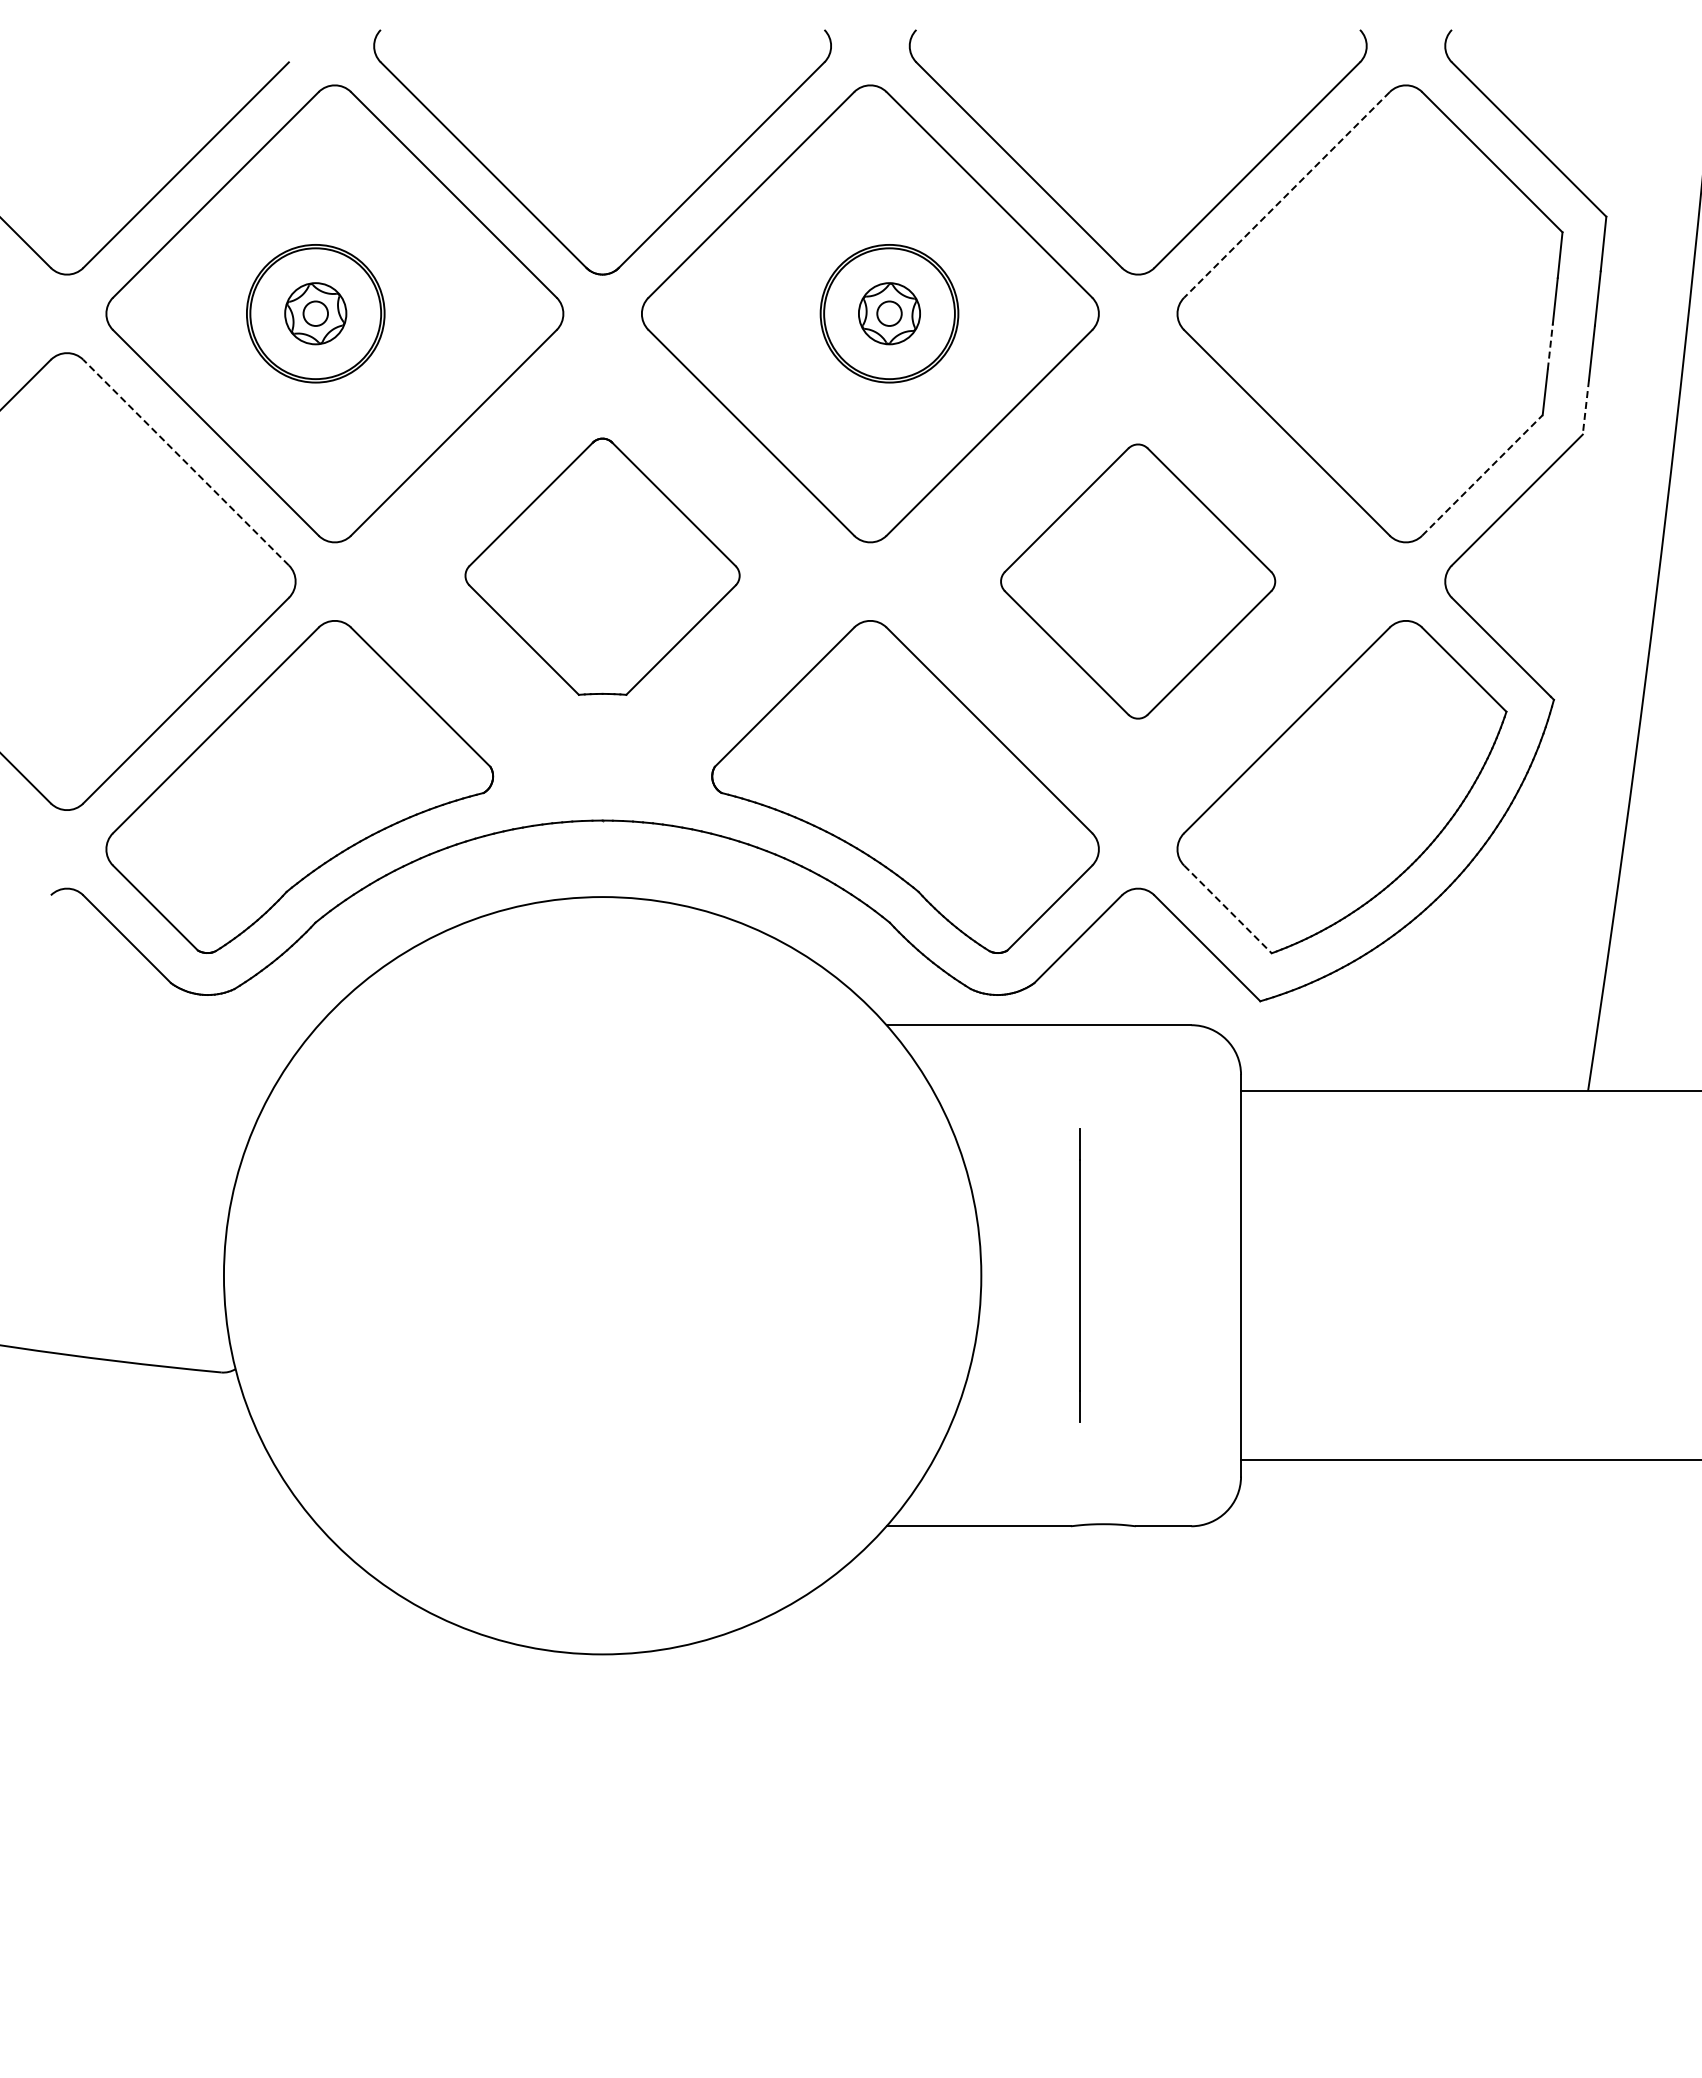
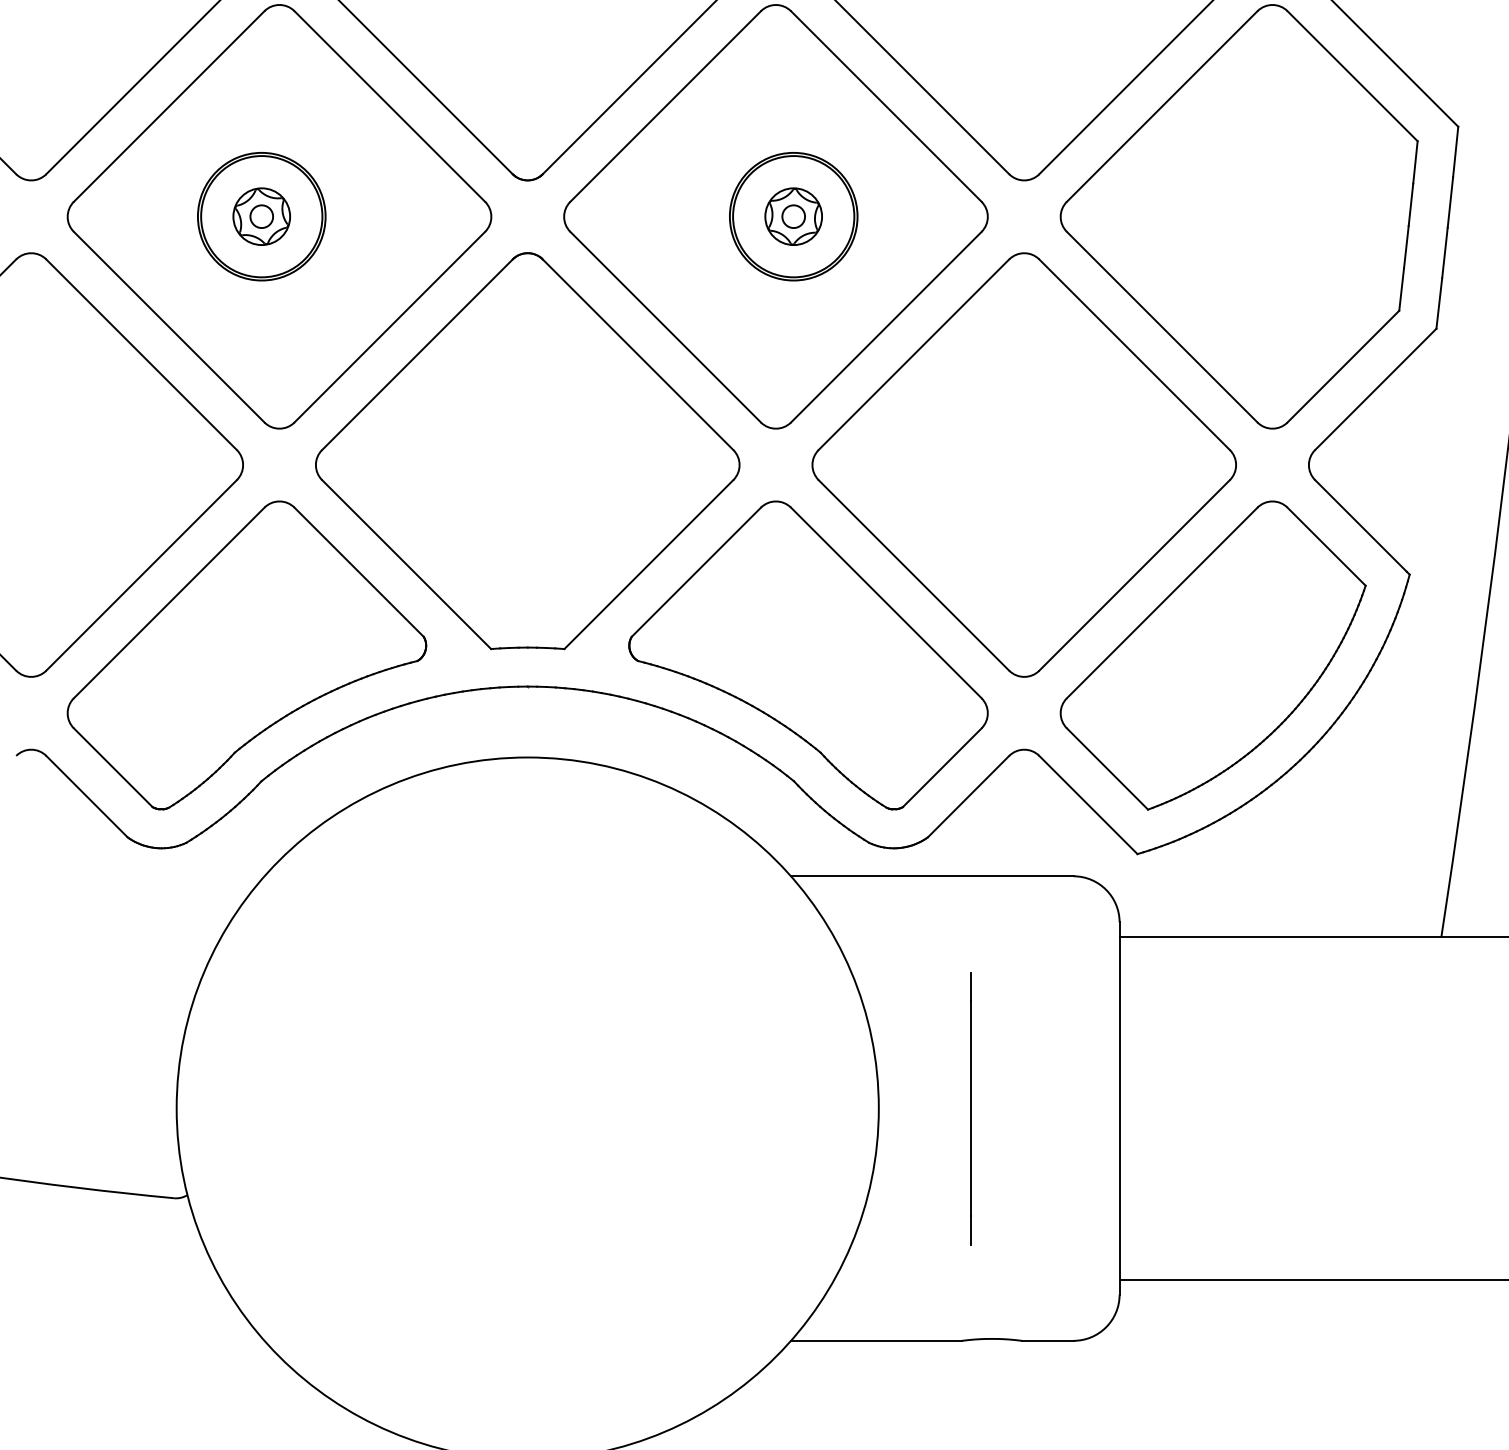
line: (1286, 195) -> (1161, 107), dashed -> solid
line: (1550, 346) -> (1406, 247), dashed -> solid
line: (1585, 407) -> (1438, 303), dashed -> solid
line: (185, 462) -> (141, 354), dashed -> solid
line: (1482, 475) -> (1343, 366), dashed -> solid
part: (602, 566) -> (527, 451), size x1.67
part: (1137, 581) -> (1023, 464), size x1.67
line: (1227, 909) -> (1107, 769), dashed -> solid

